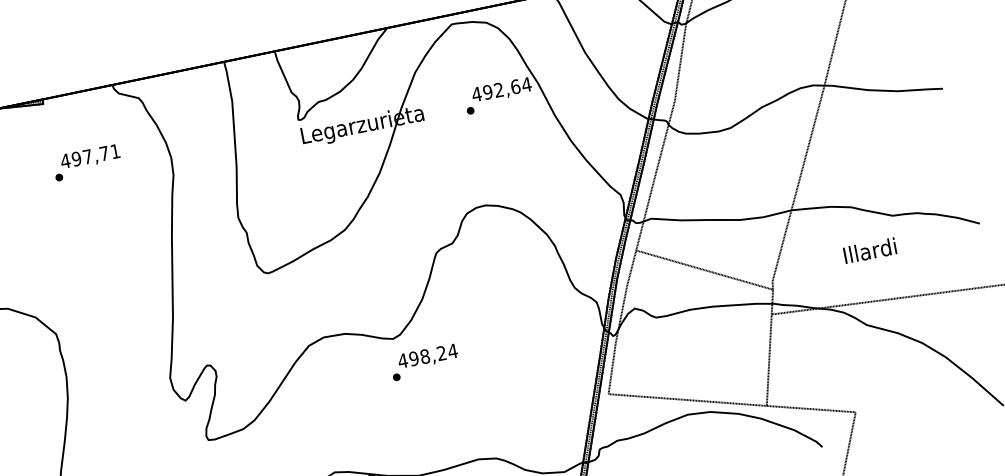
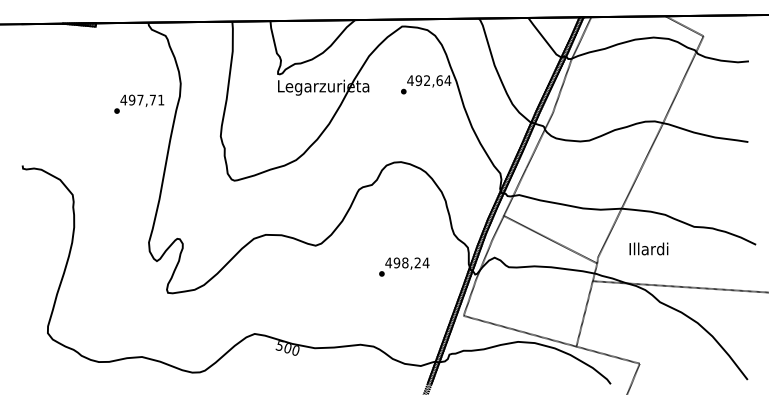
text: (87, 161) -> (139, 103), moved
text: (869, 250) -> (648, 248), moved
text: (424, 361) -> (404, 266), moved

